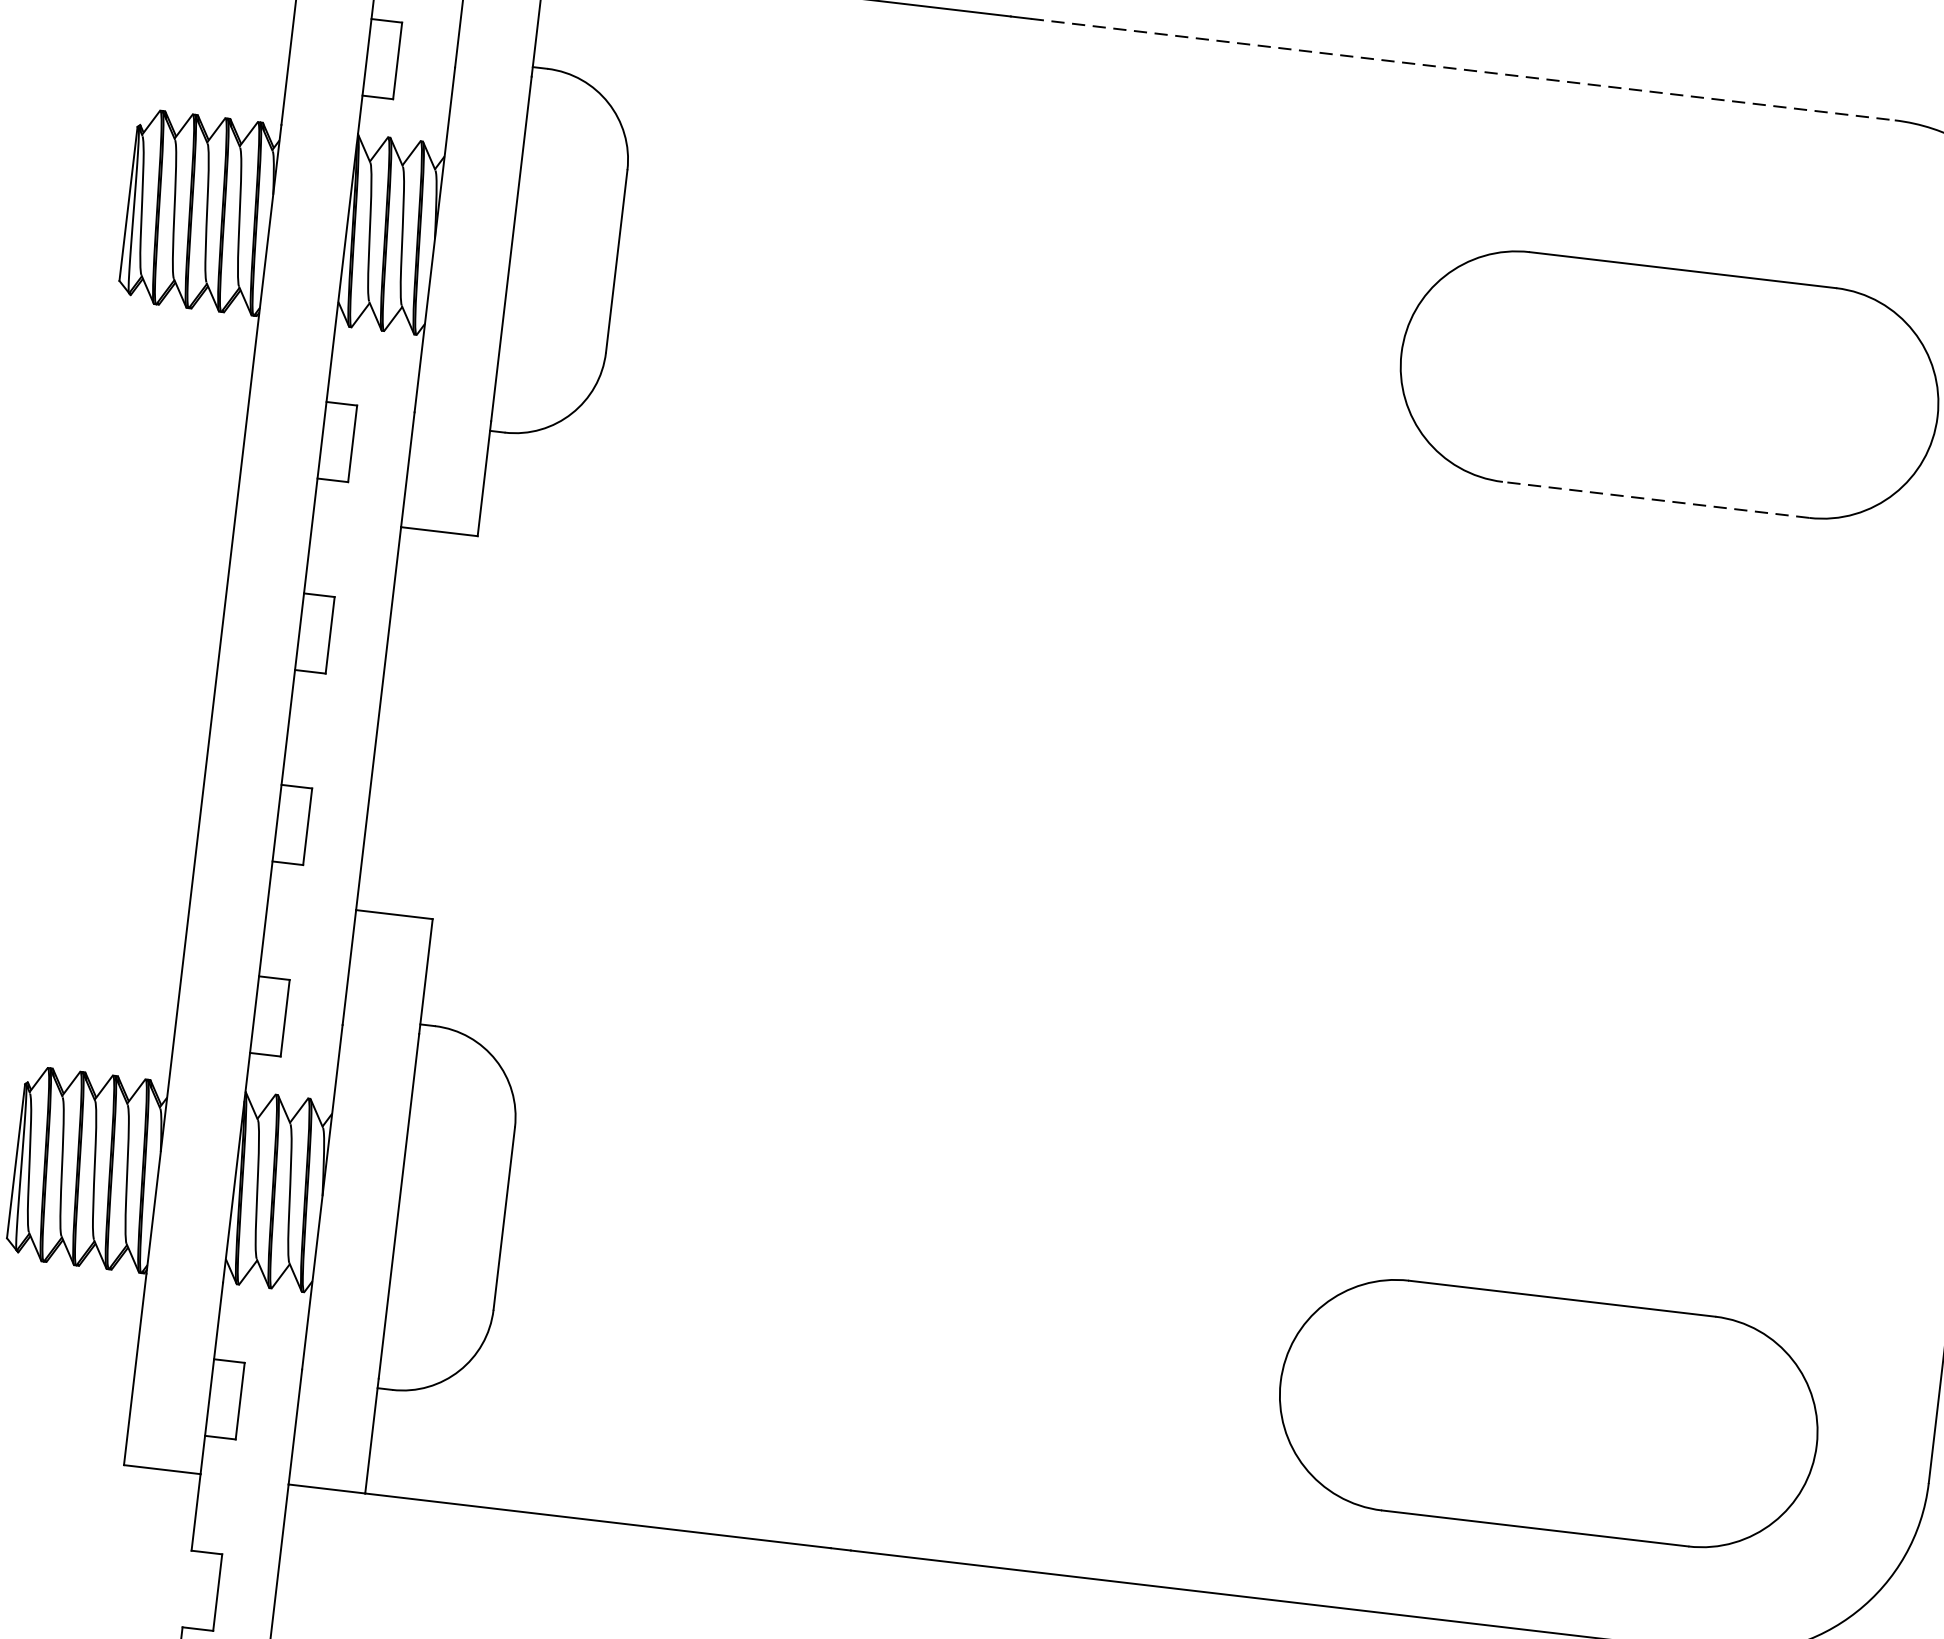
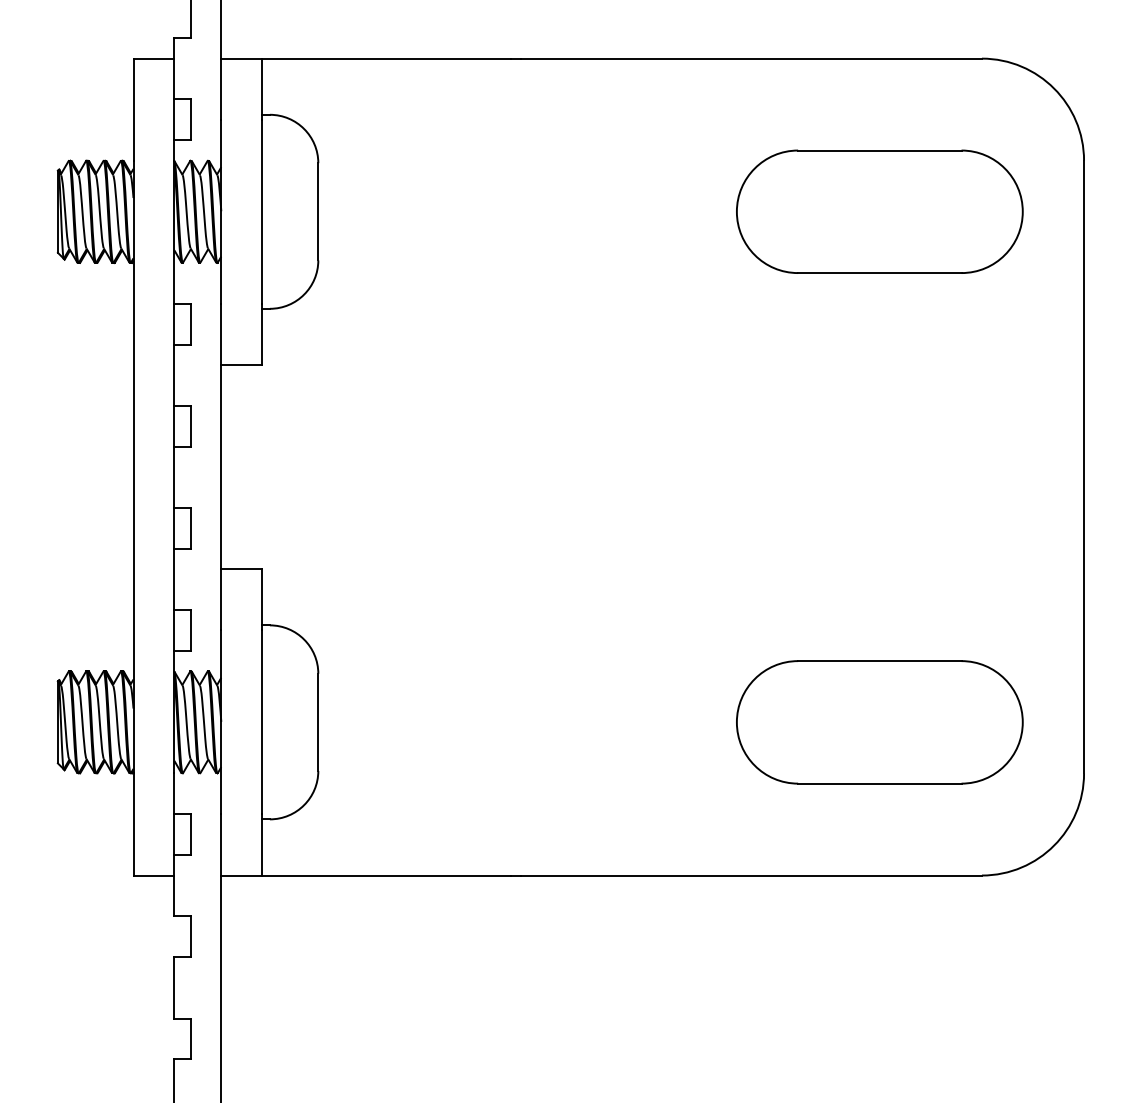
line: (1464, 69) -> (752, 58), dashed -> solid
line: (1655, 500) -> (879, 273), dashed -> solid
part: (1548, 1413) -> (879, 722), moved

